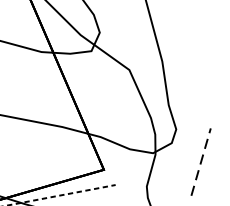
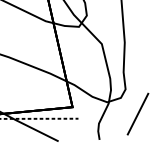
line: (201, 162) -> (138, 114), dashed -> solid

